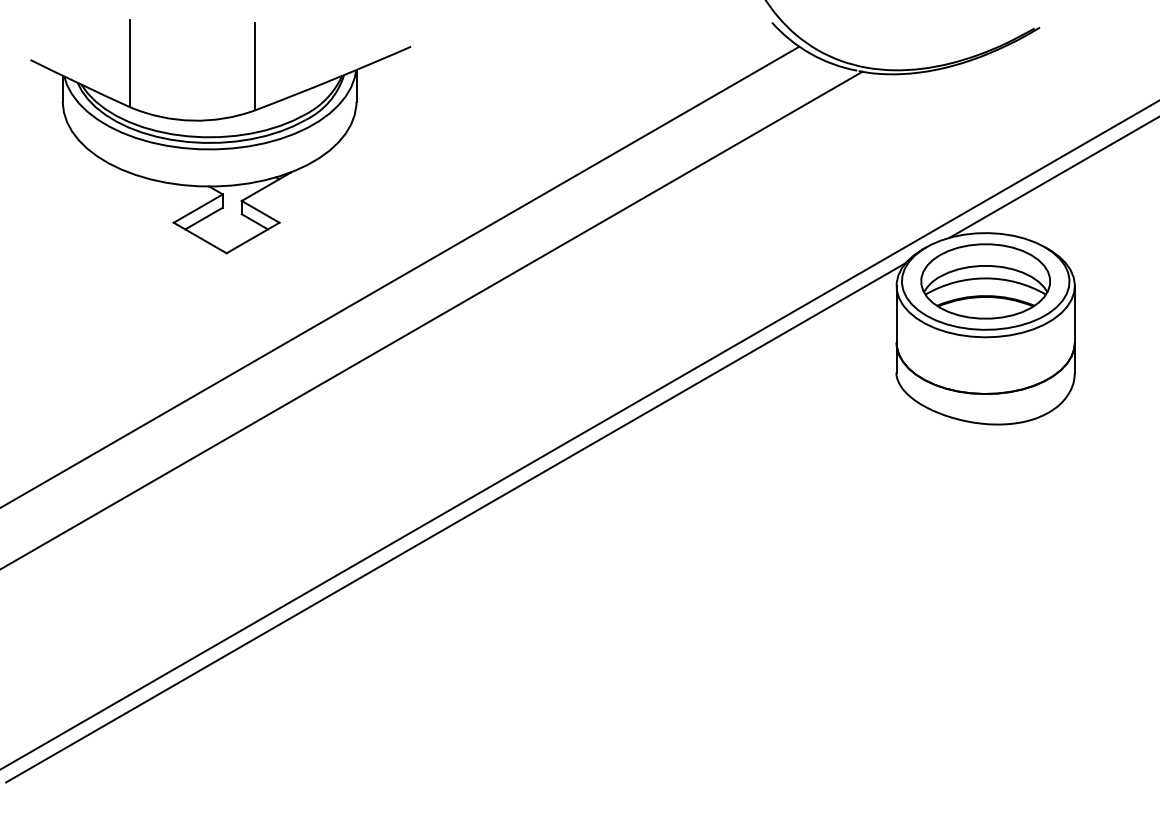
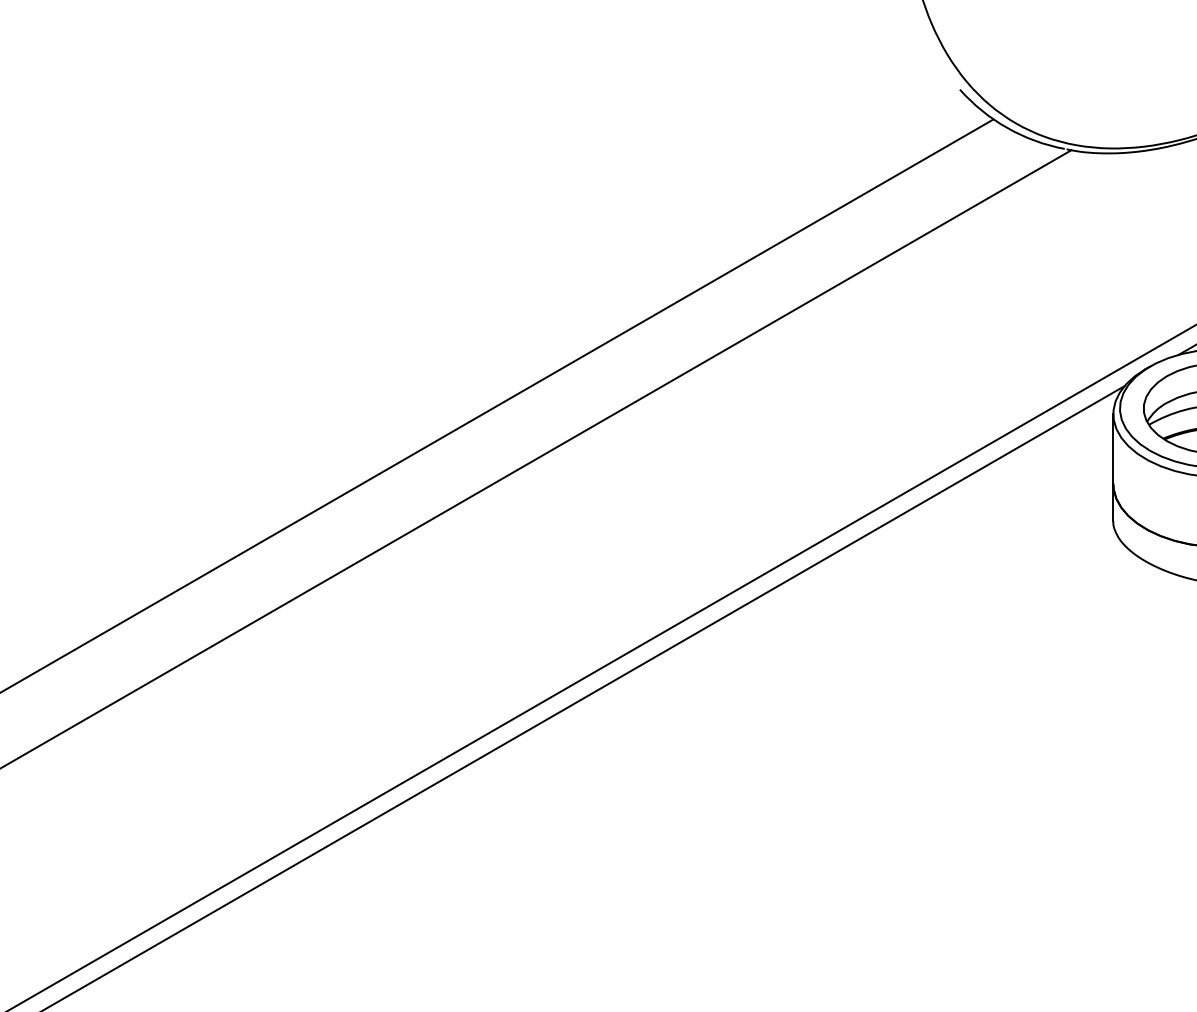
part: (220, 136) -> (280, 230), removed

